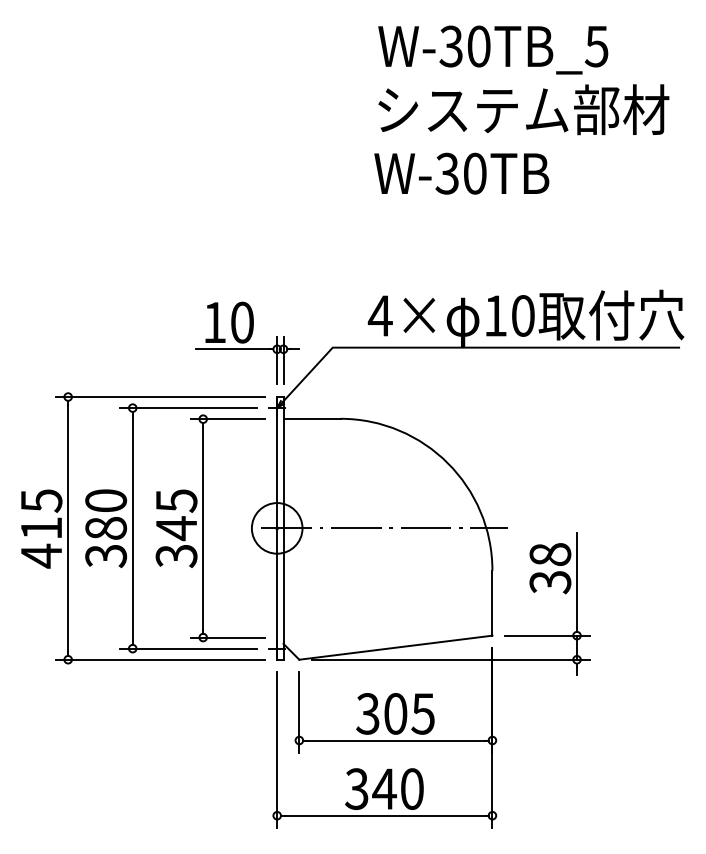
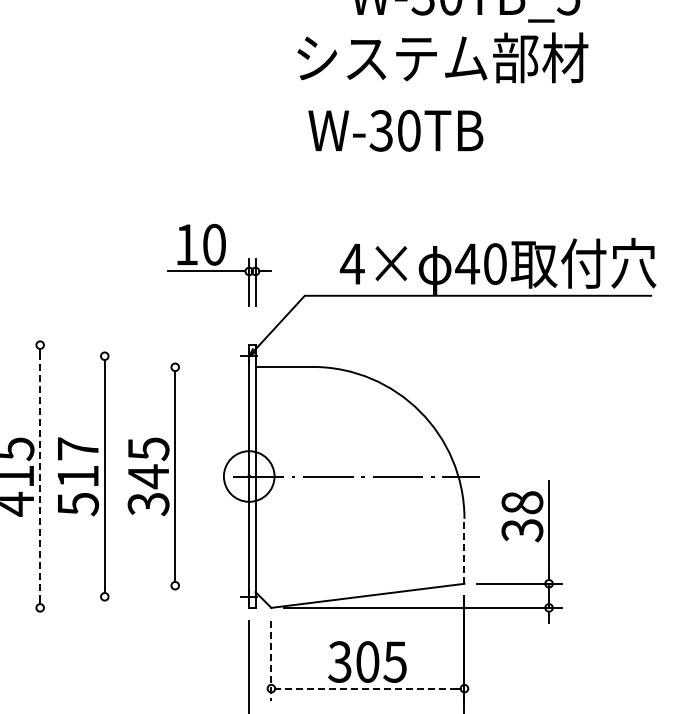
text: (523, 109) -> (442, 57), moved
text: (461, 173) -> (395, 130), moved
text: (495, 315) -> (467, 263), 10 -> 40
part: (247, 342) -> (219, 264), moved
line: (159, 397) -> (131, 345), removed
line: (188, 408) -> (160, 356), removed
line: (227, 419) -> (199, 367), removed
line: (68, 528) -> (40, 476), solid -> dashed
text: (106, 528) -> (78, 476), 380 -> 517
line: (492, 602) -> (464, 550), solid -> dashed
line: (227, 637) -> (199, 585), removed
line: (188, 648) -> (160, 596), removed
line: (159, 659) -> (131, 607), removed
line: (299, 713) -> (271, 661), solid -> dashed
line: (395, 740) -> (367, 688), solid -> dashed

